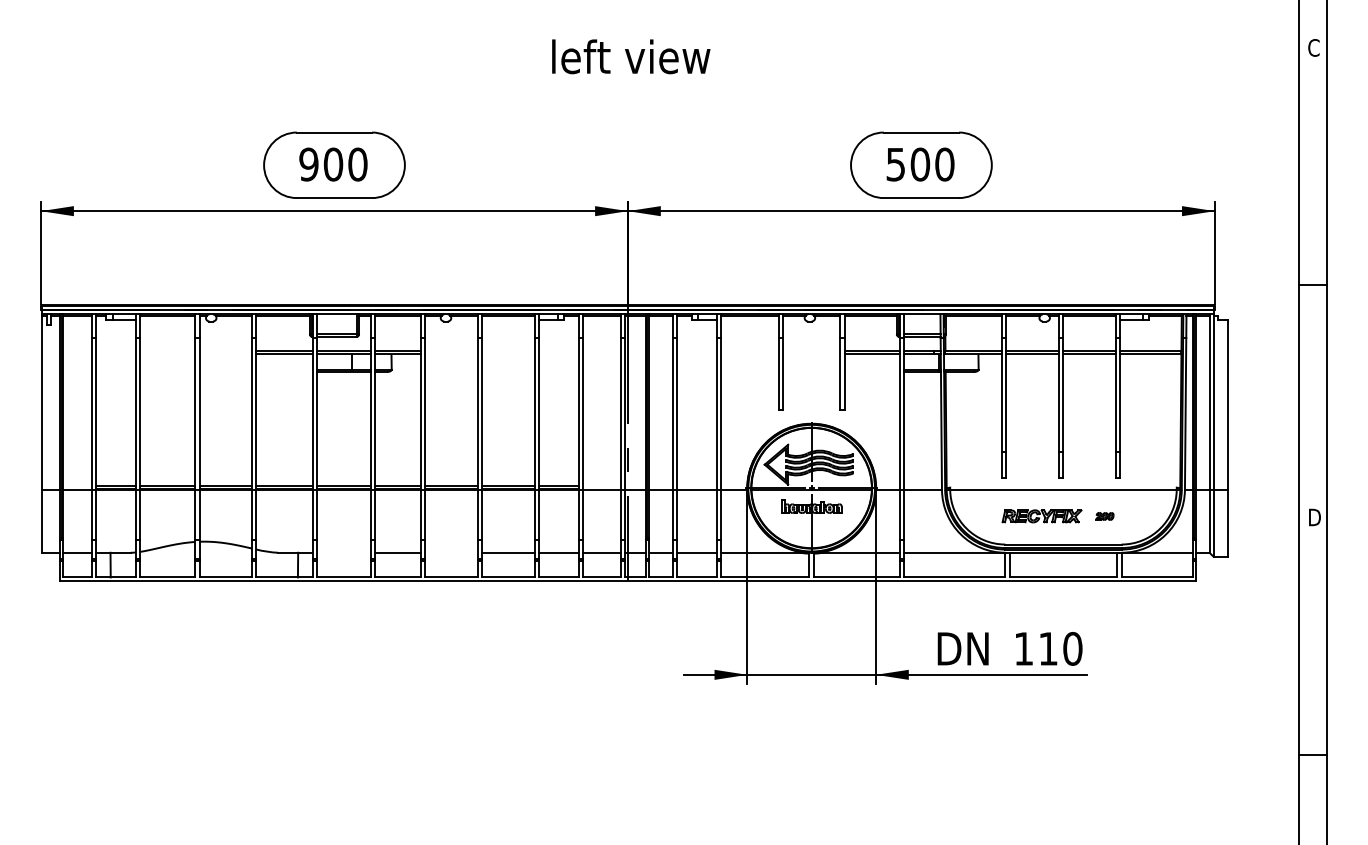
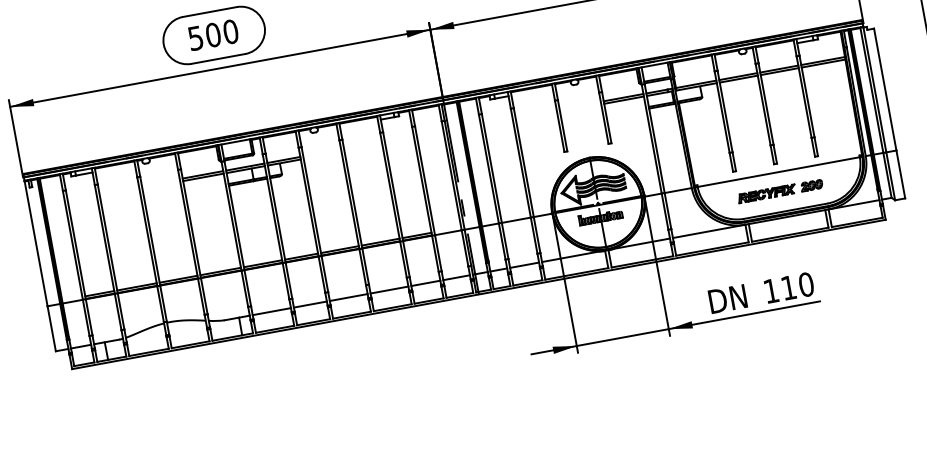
text: (308, 164) -> (195, 38), 900 -> 500
part: (1104, 516) -> (811, 185), size x1.67
line: (343, 552) -> (271, 311), added
line: (450, 552) -> (348, 297), added

